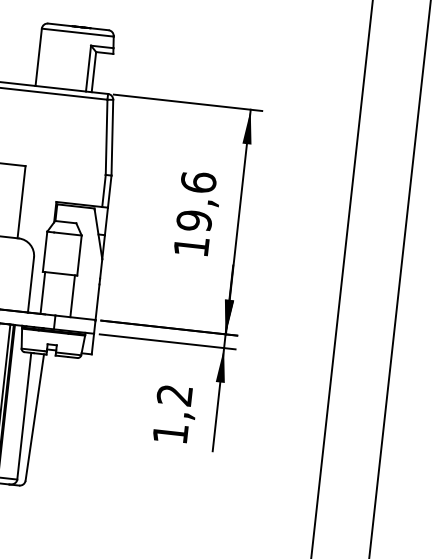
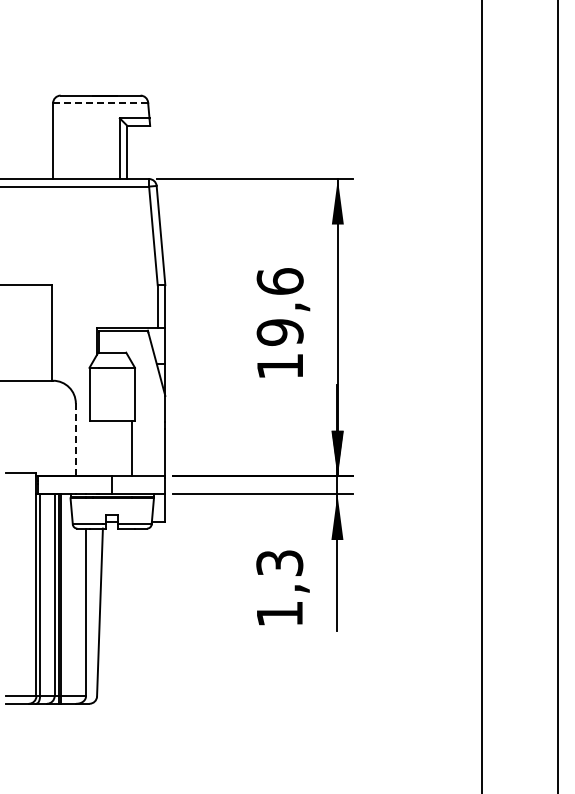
line: (77, 32) -> (100, 103), solid -> dashed
line: (30, 285) -> (75, 440), solid -> dashed
line: (42, 292) -> (92, 448), removed
text: (174, 395) -> (279, 563), 1,2 -> 1,3

